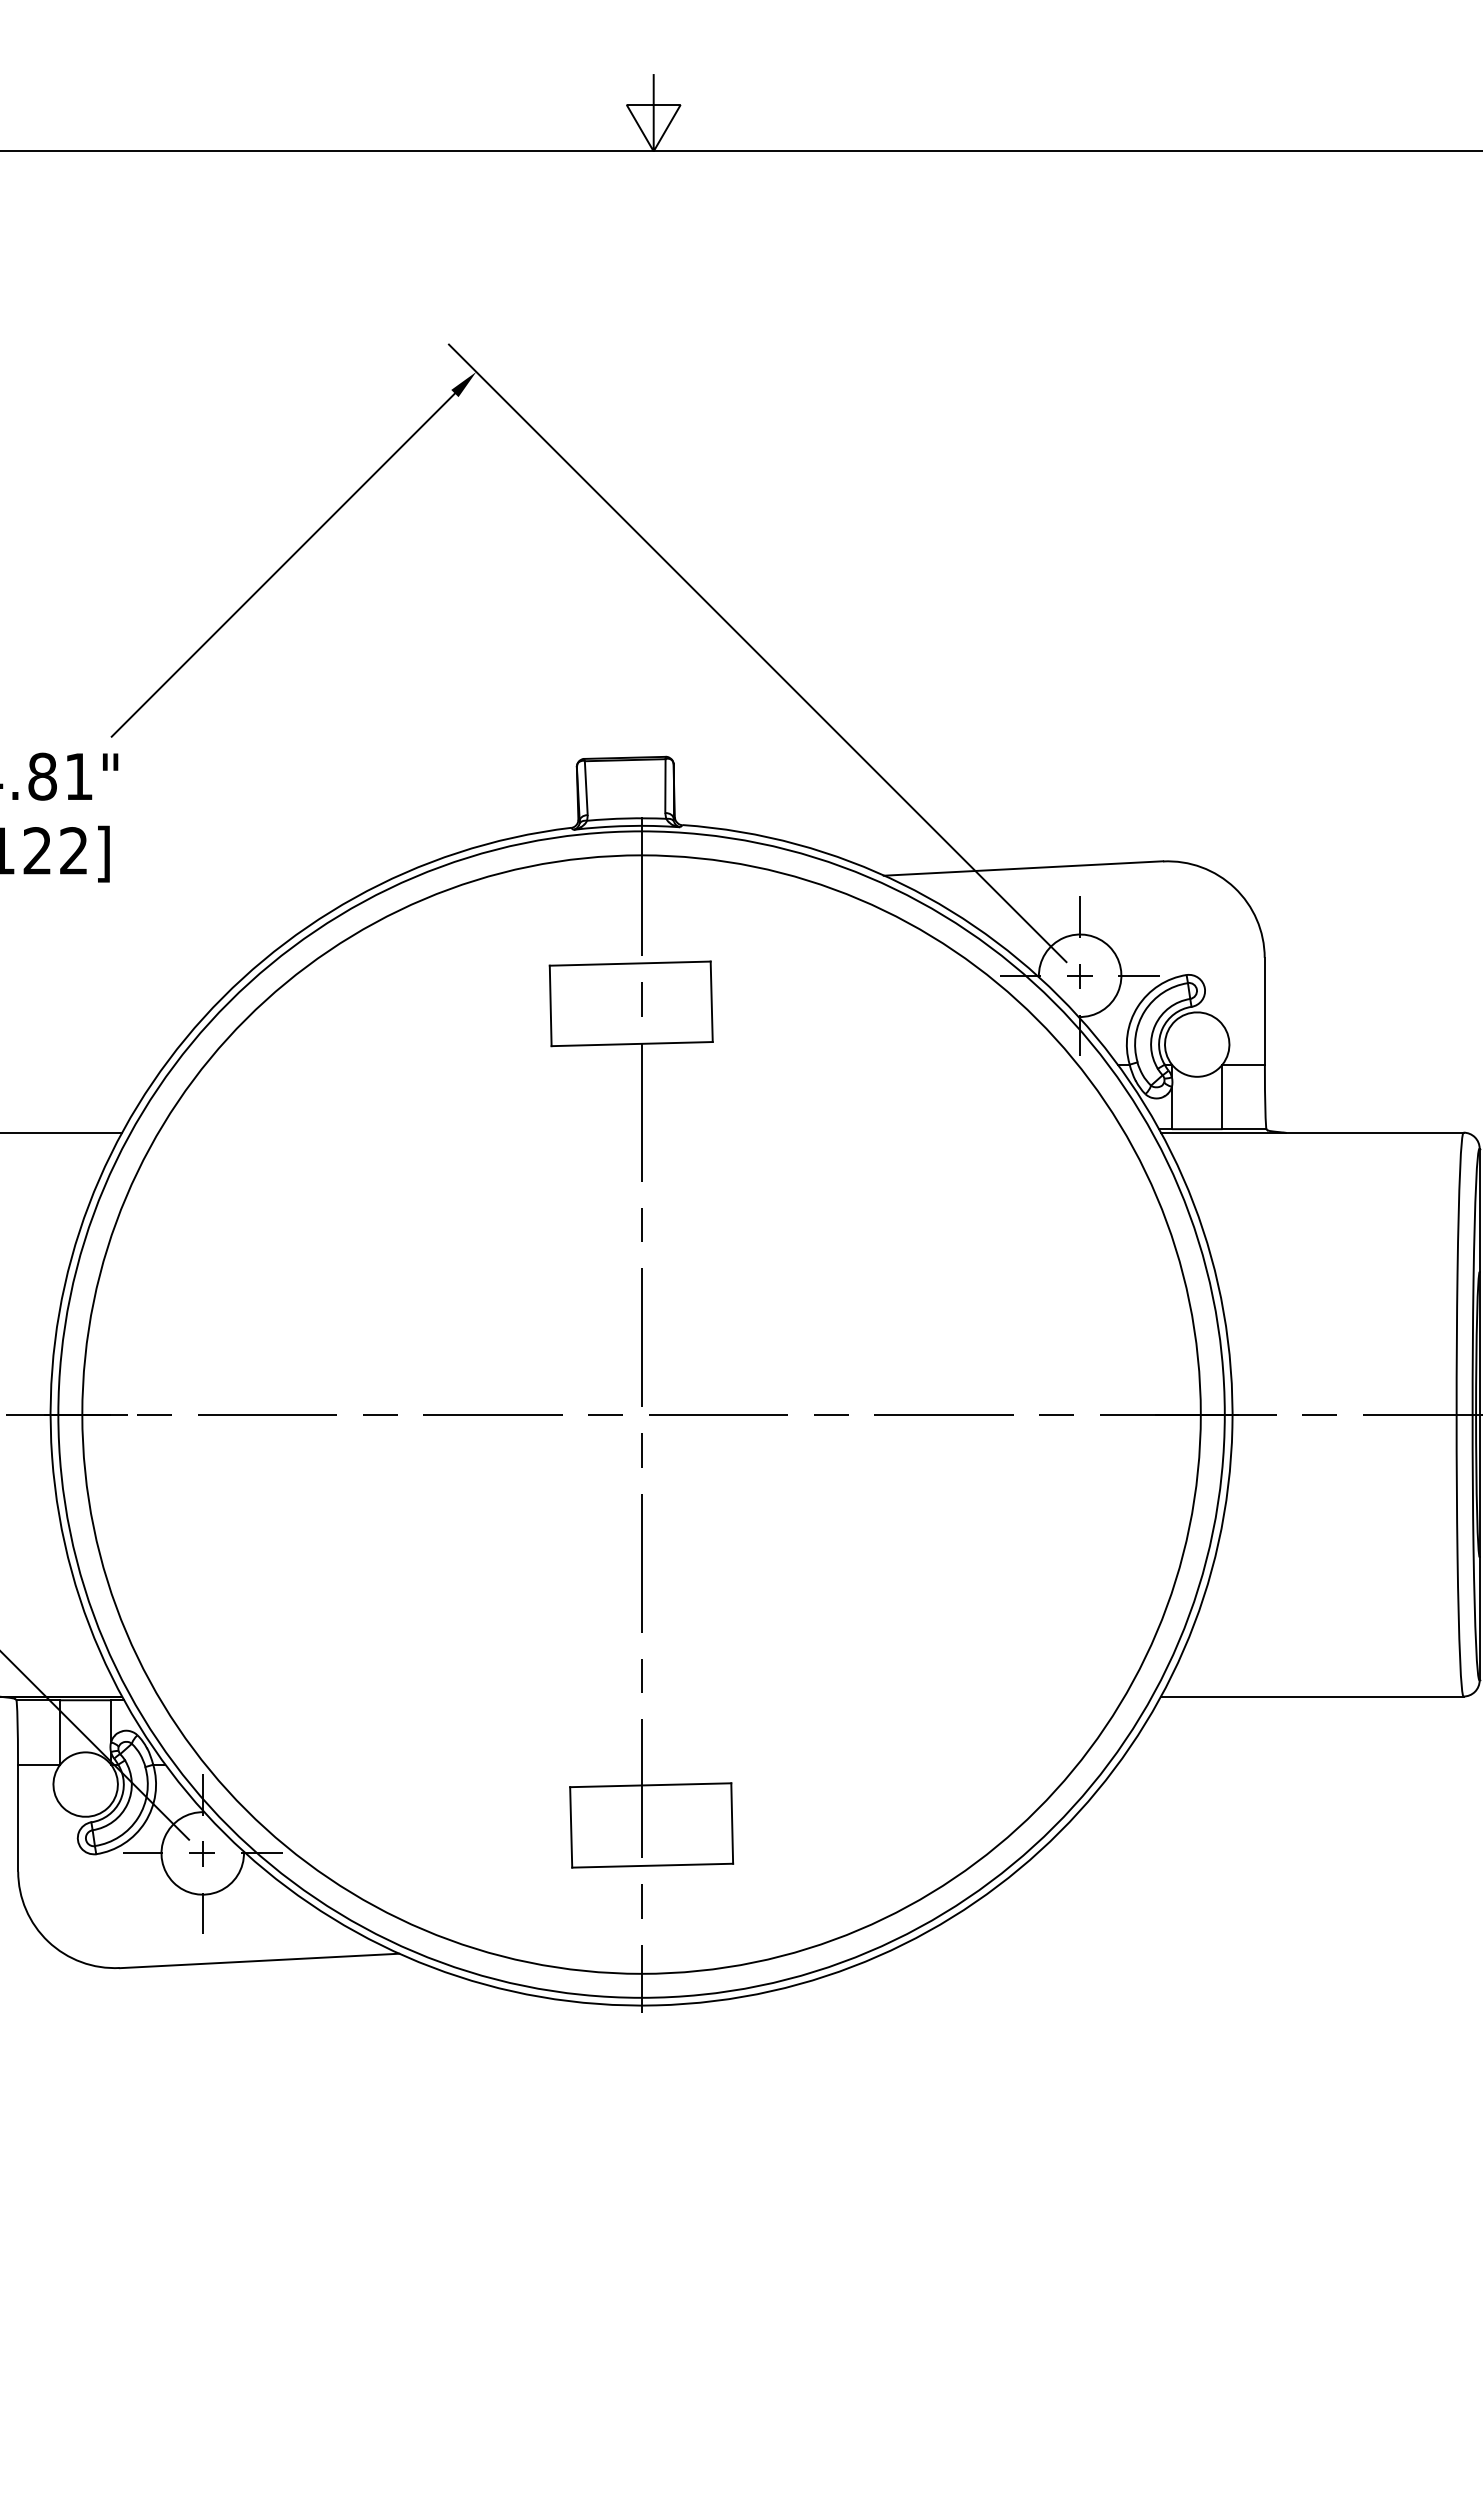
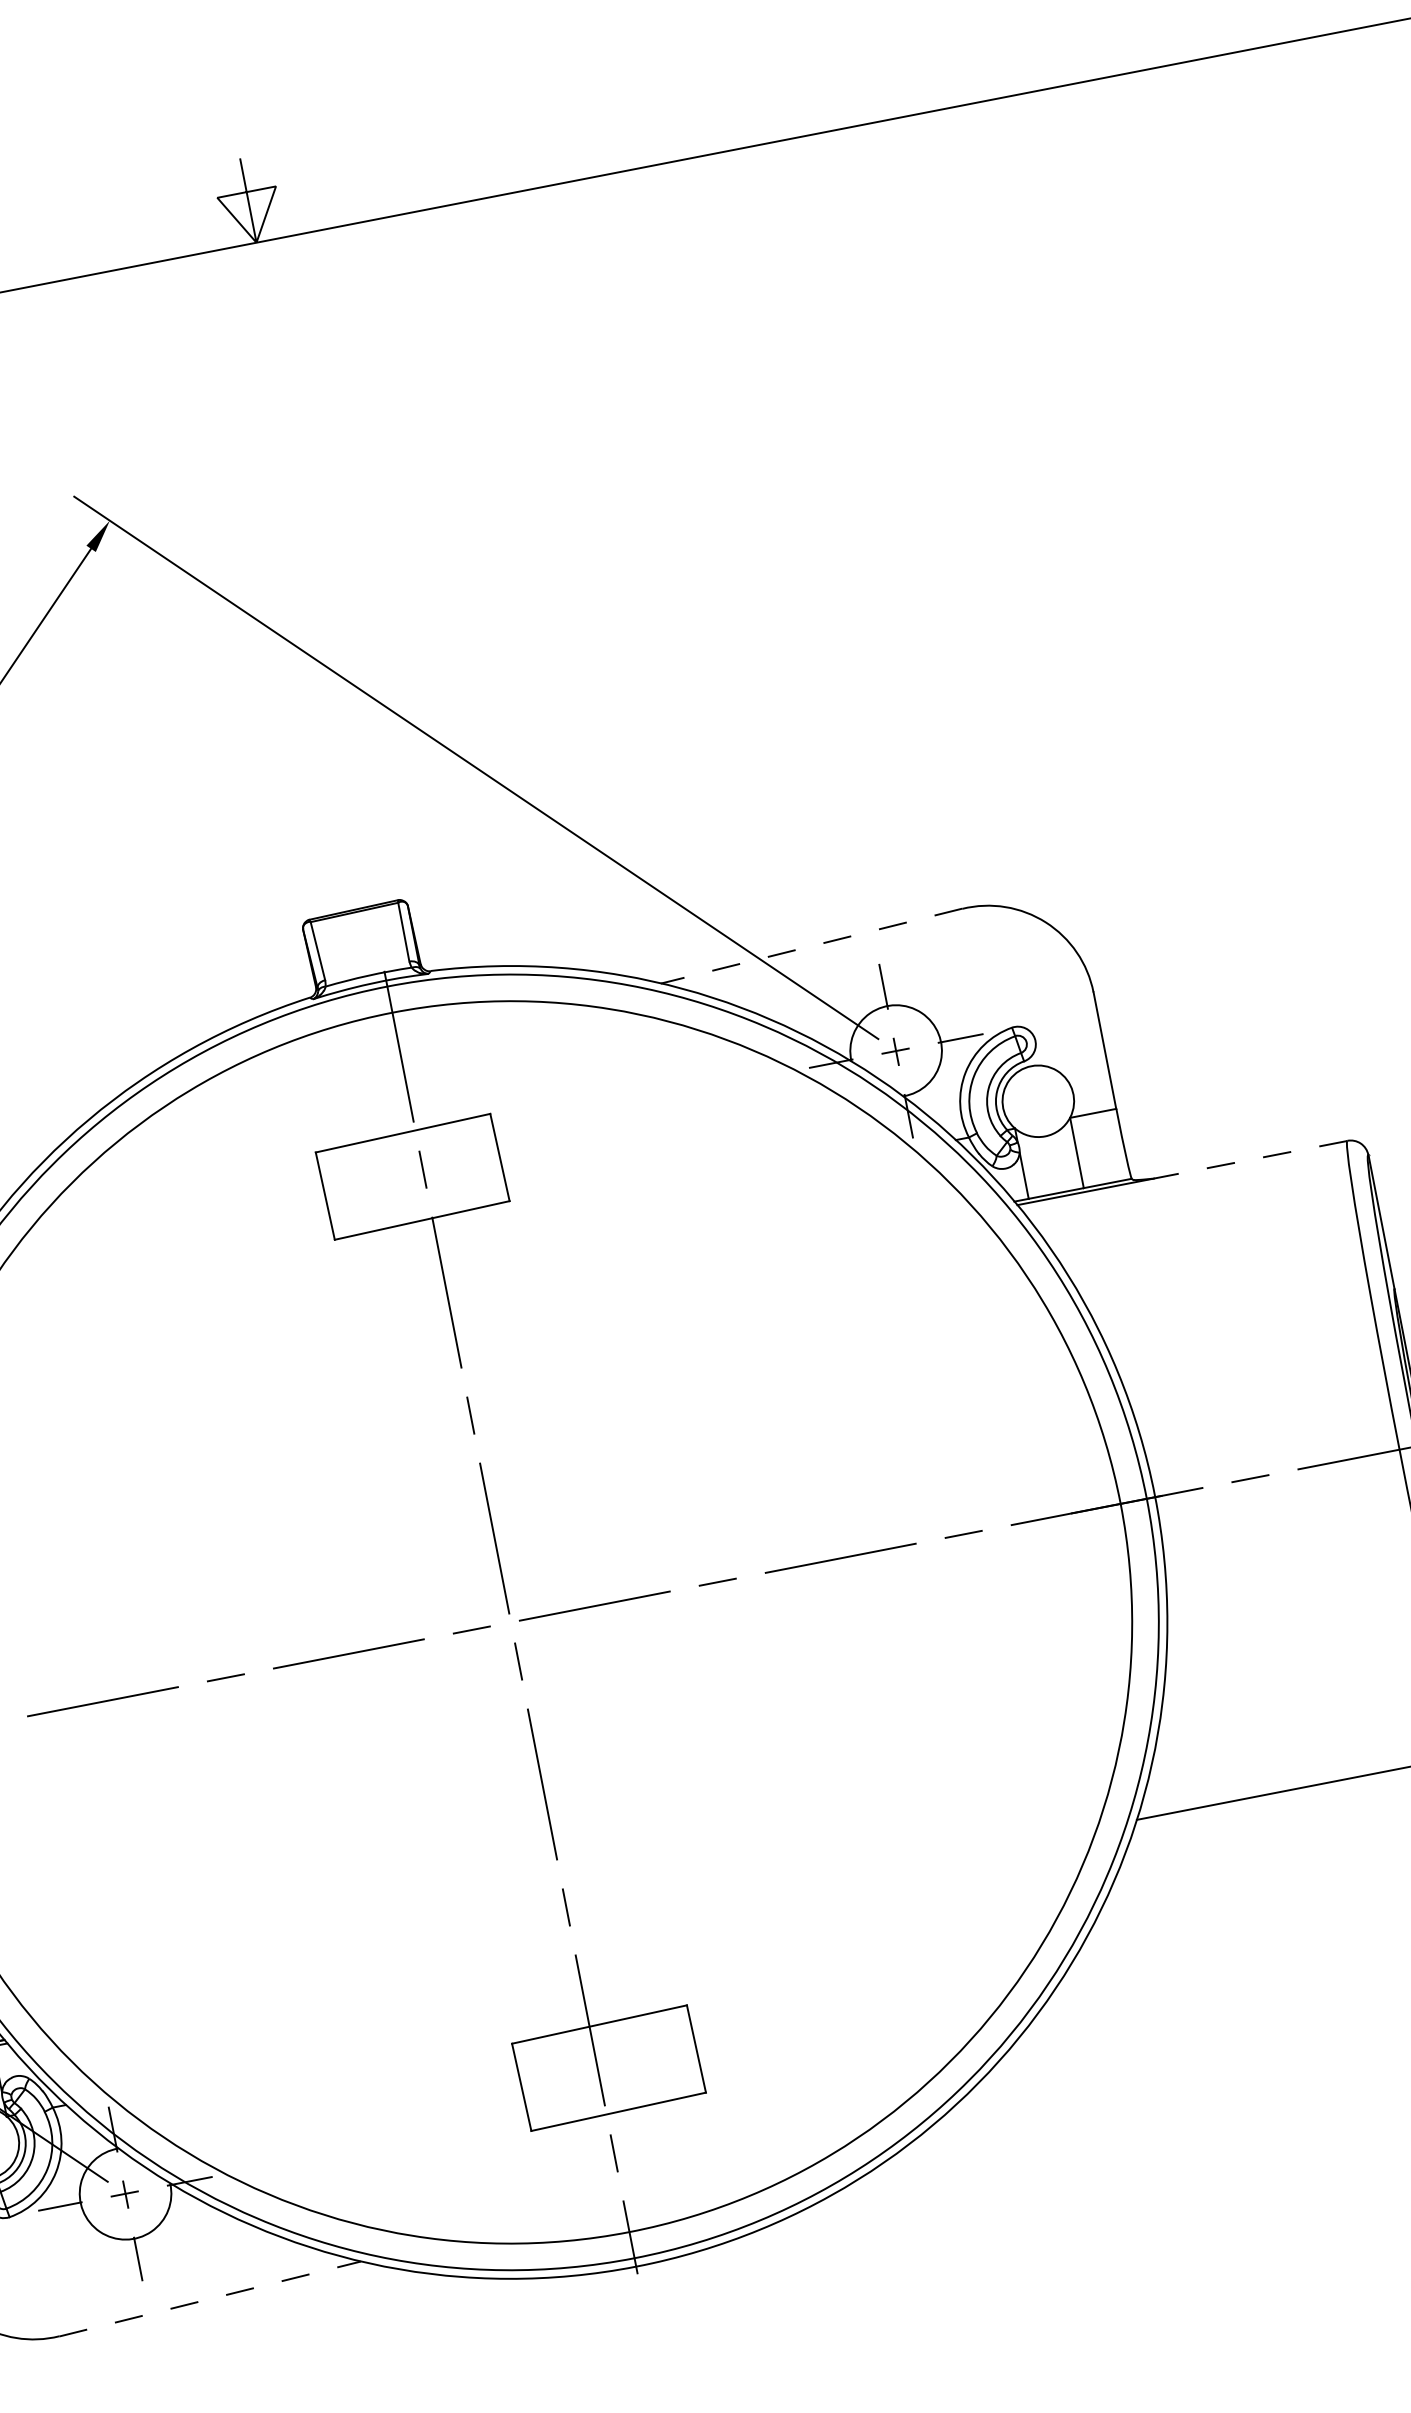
line: (1023, 868) -> (811, 946), solid -> dashed
line: (1374, 1132) -> (1250, 1159), solid -> dashed
line: (259, 1960) -> (210, 2298), solid -> dashed

